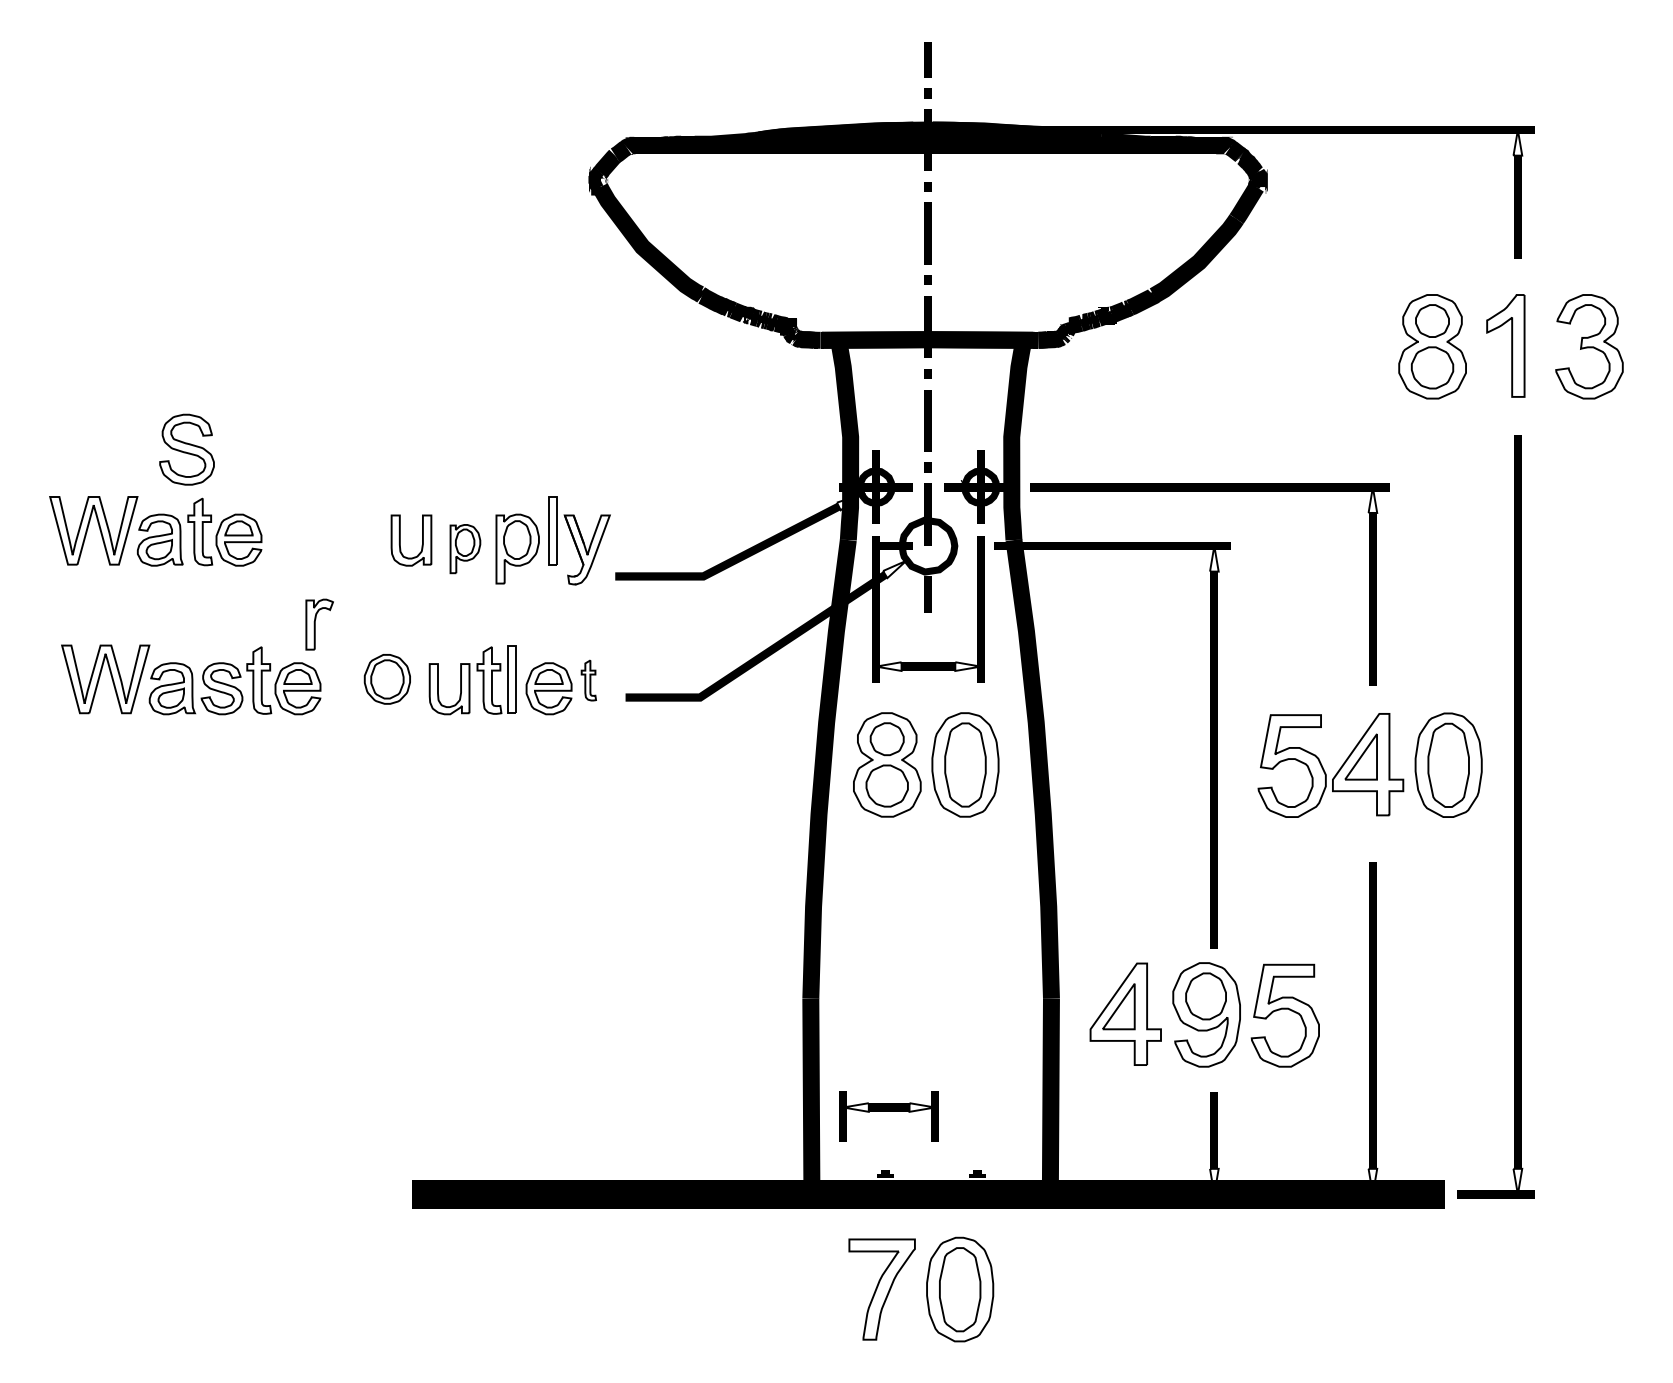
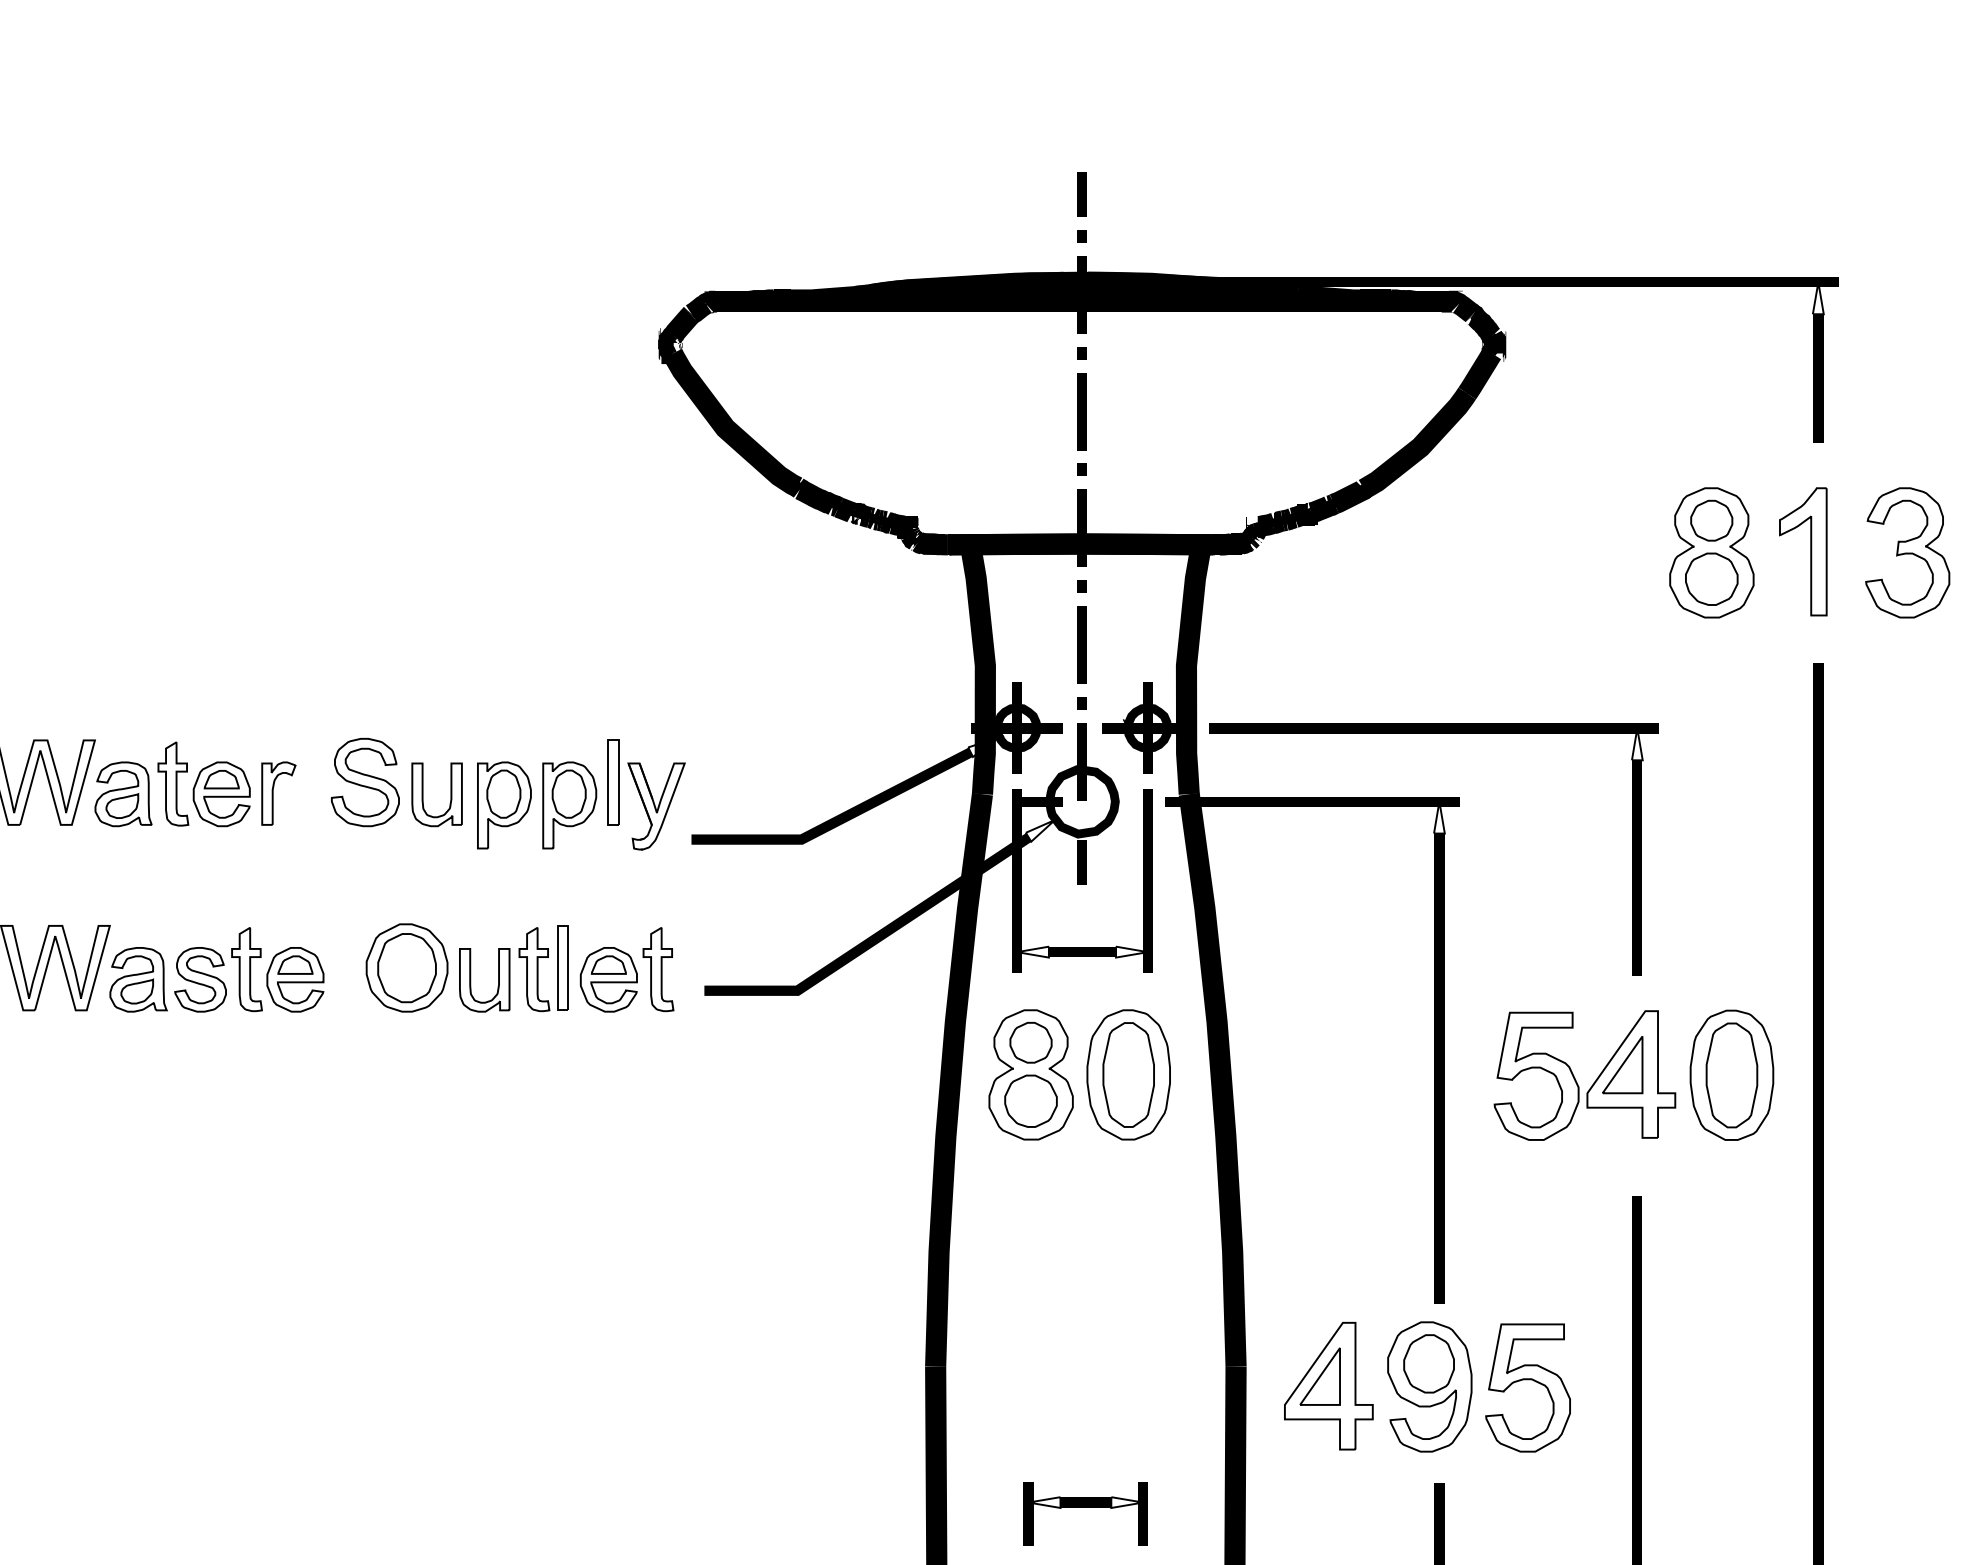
part: (186, 449) -> (364, 782), moved
part: (465, 548) -> (504, 804), size x1.43
part: (319, 624) -> (278, 793), moved
part: (387, 679) -> (407, 968), size x1.43
part: (588, 680) -> (658, 969), size x1.67
part: (888, 1116) -> (1085, 1513), moved

